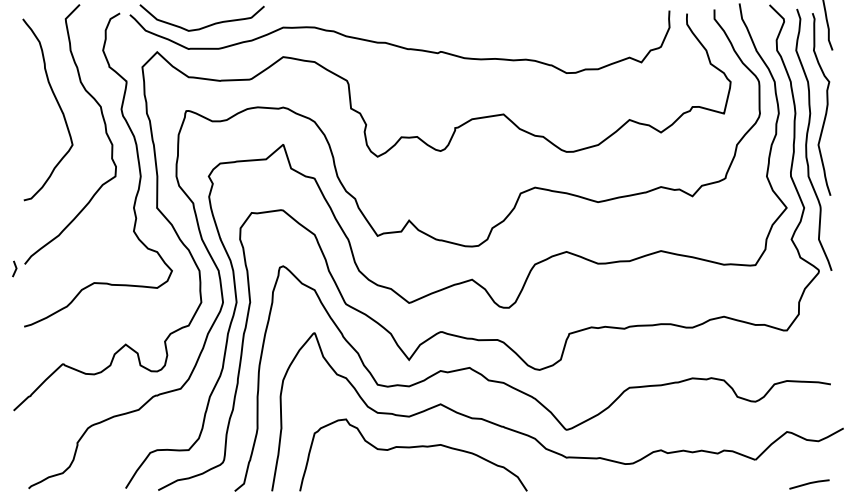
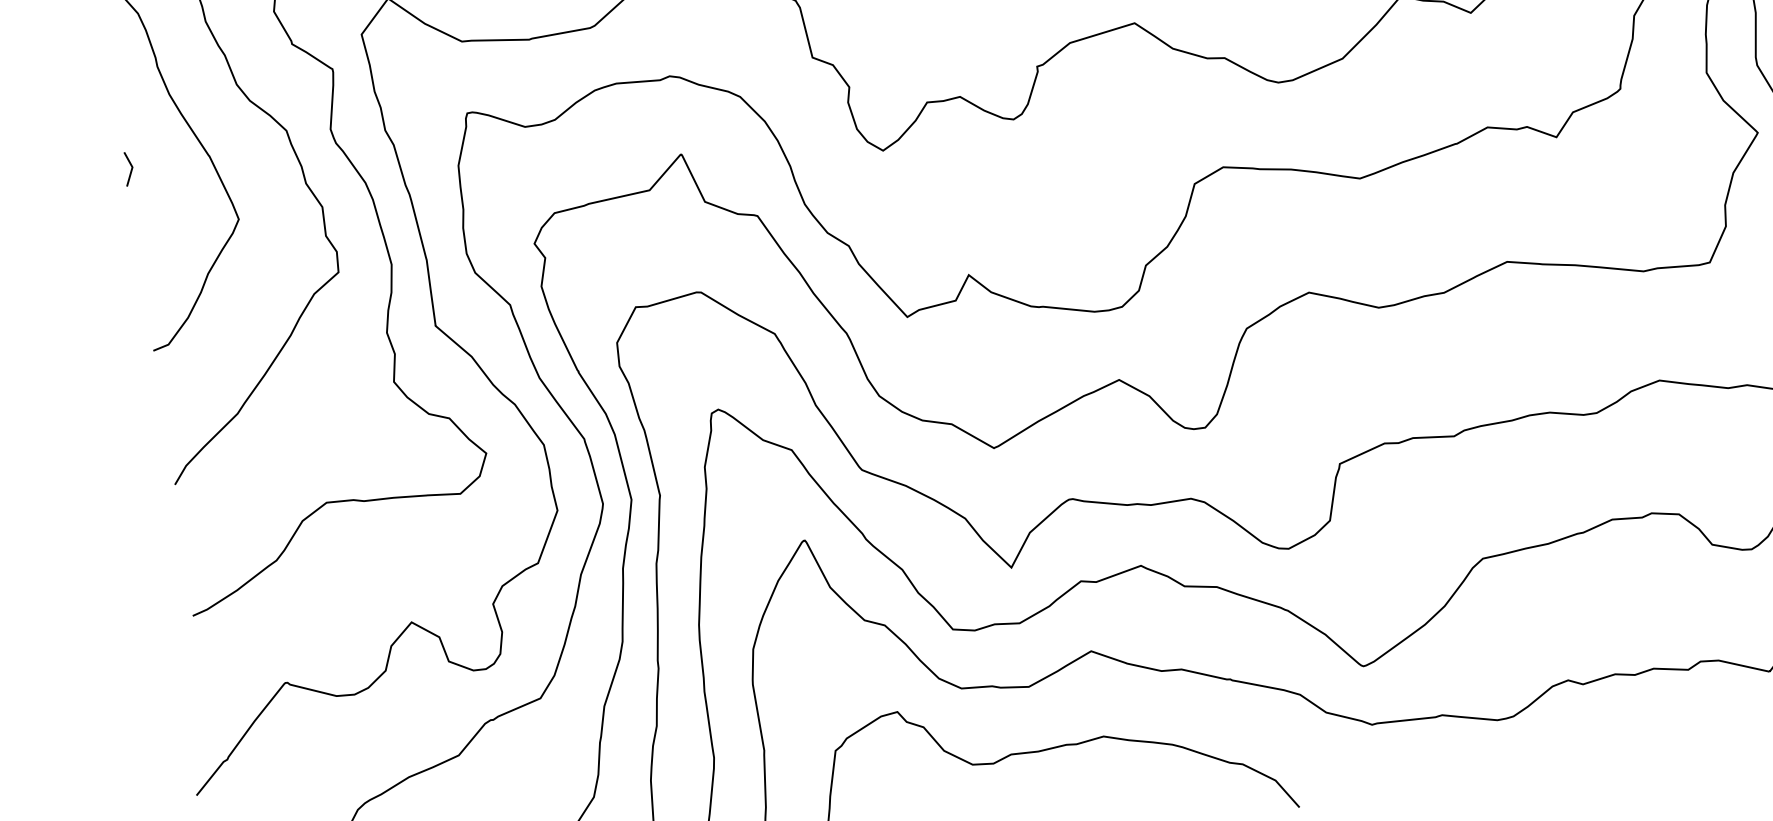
line: (15, 268) -> (130, 167), moved

